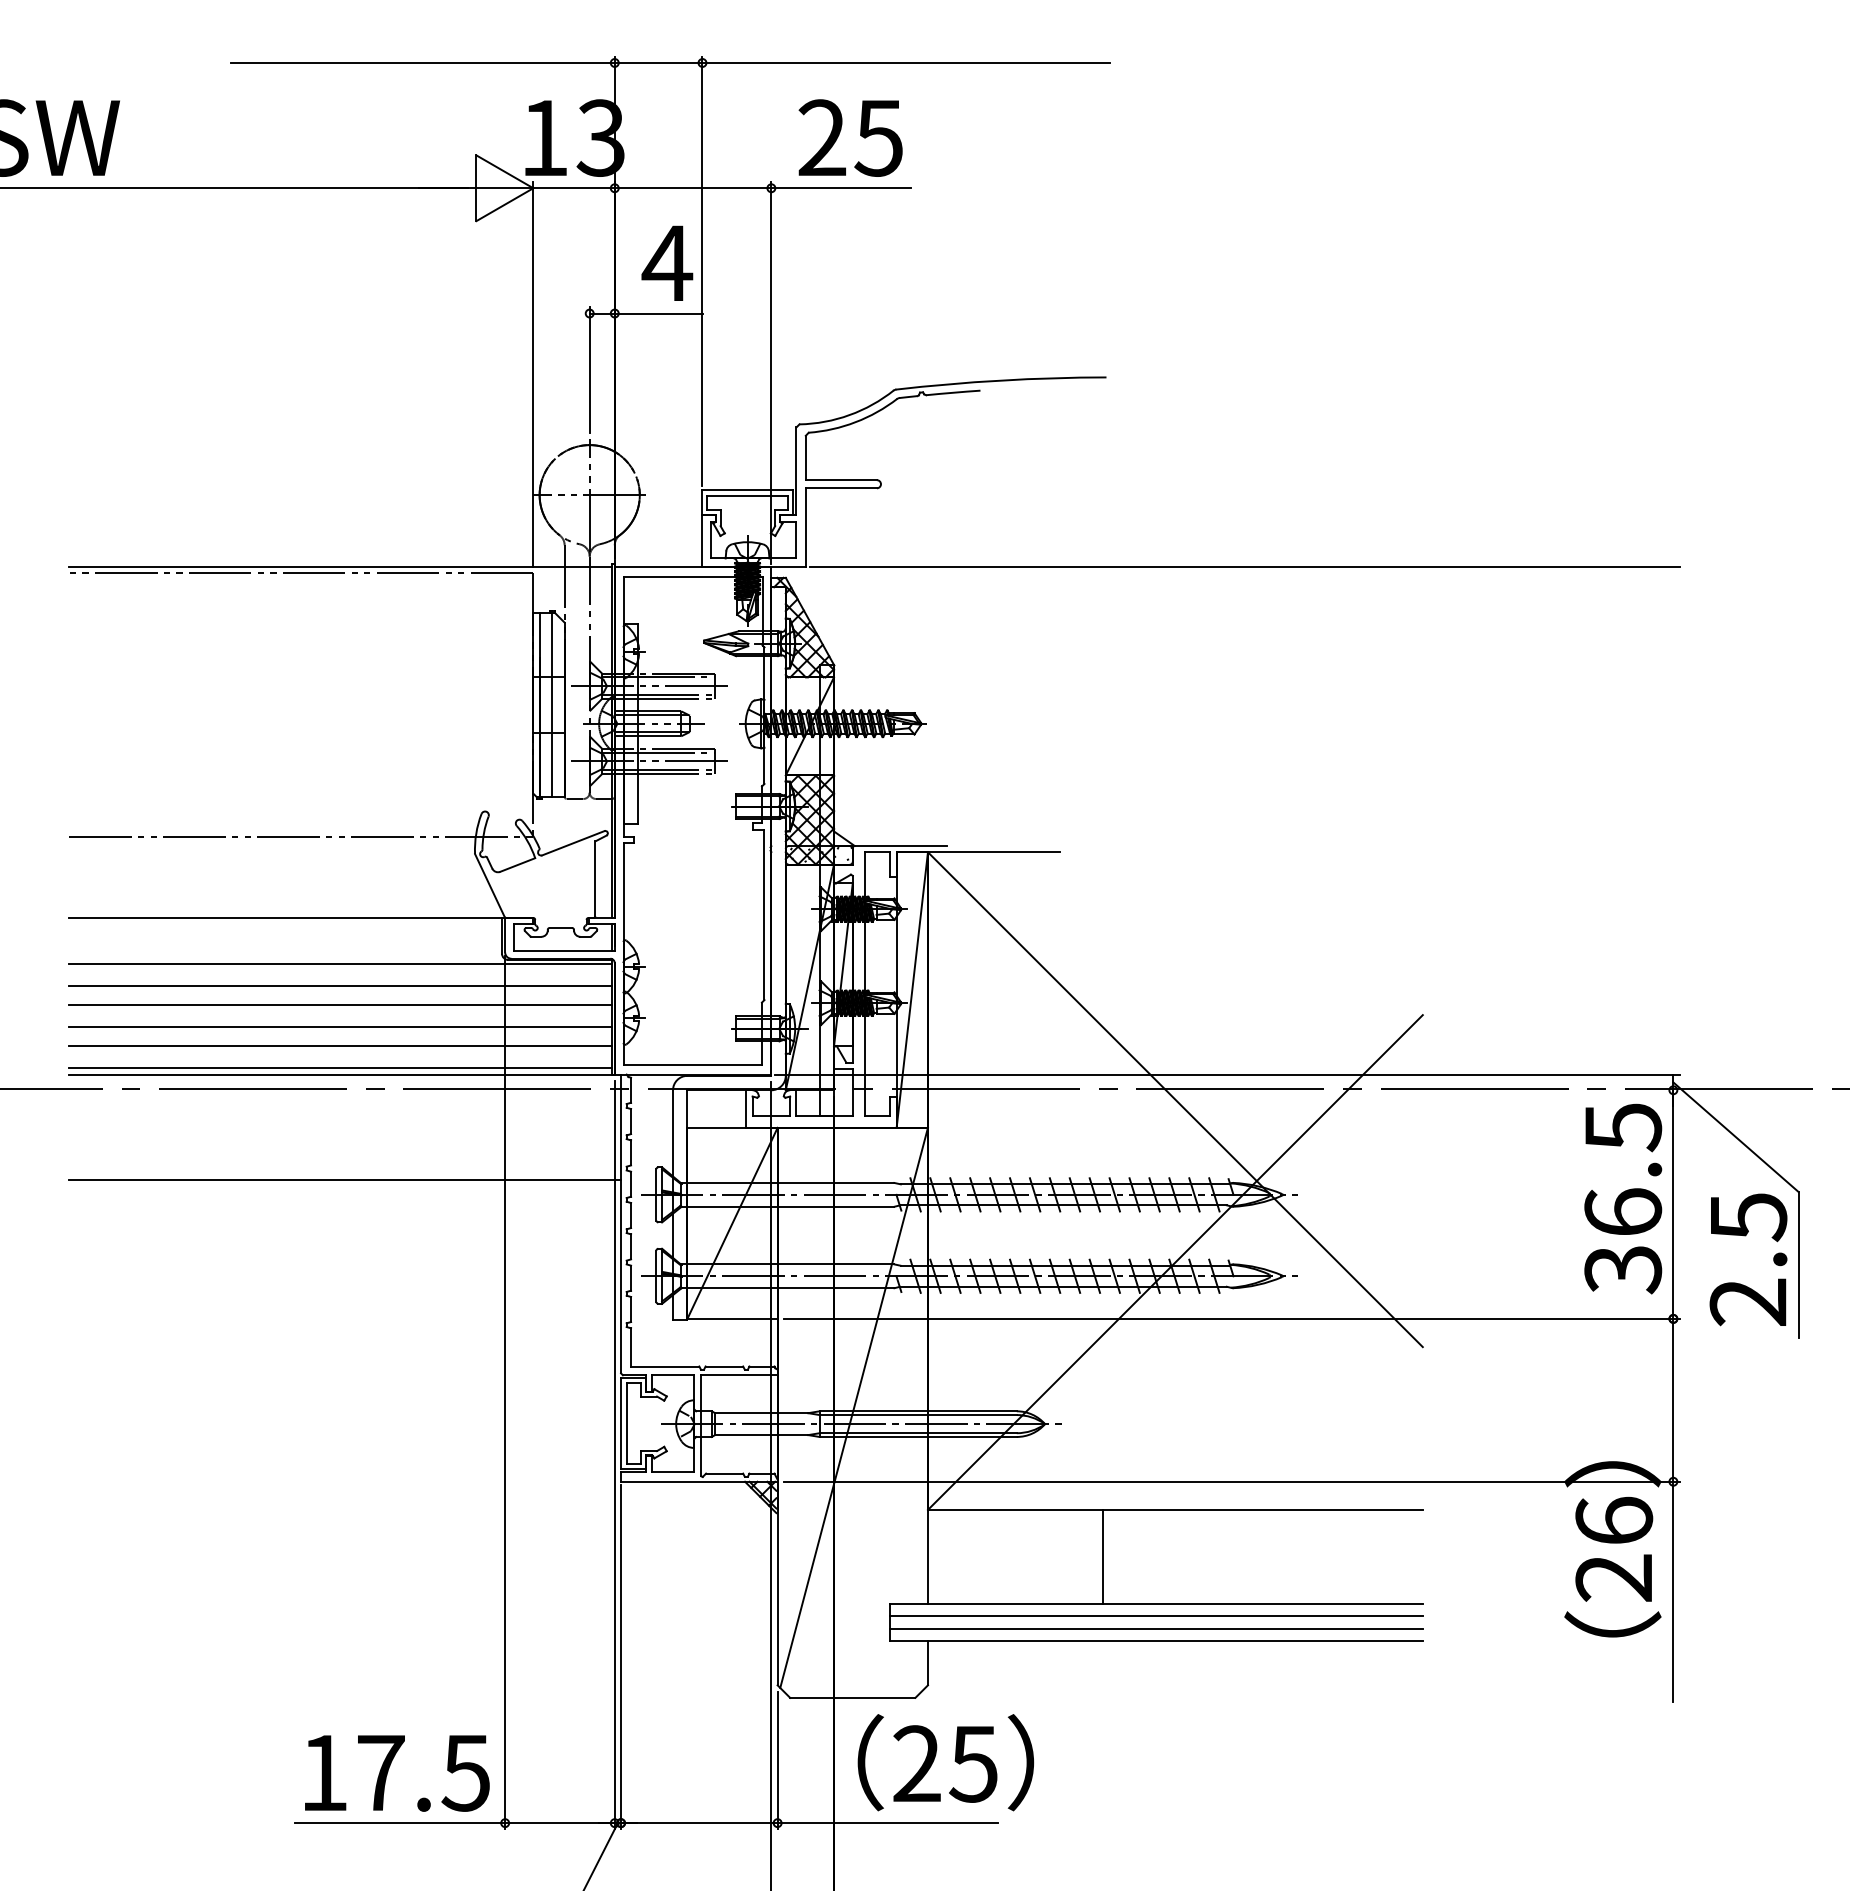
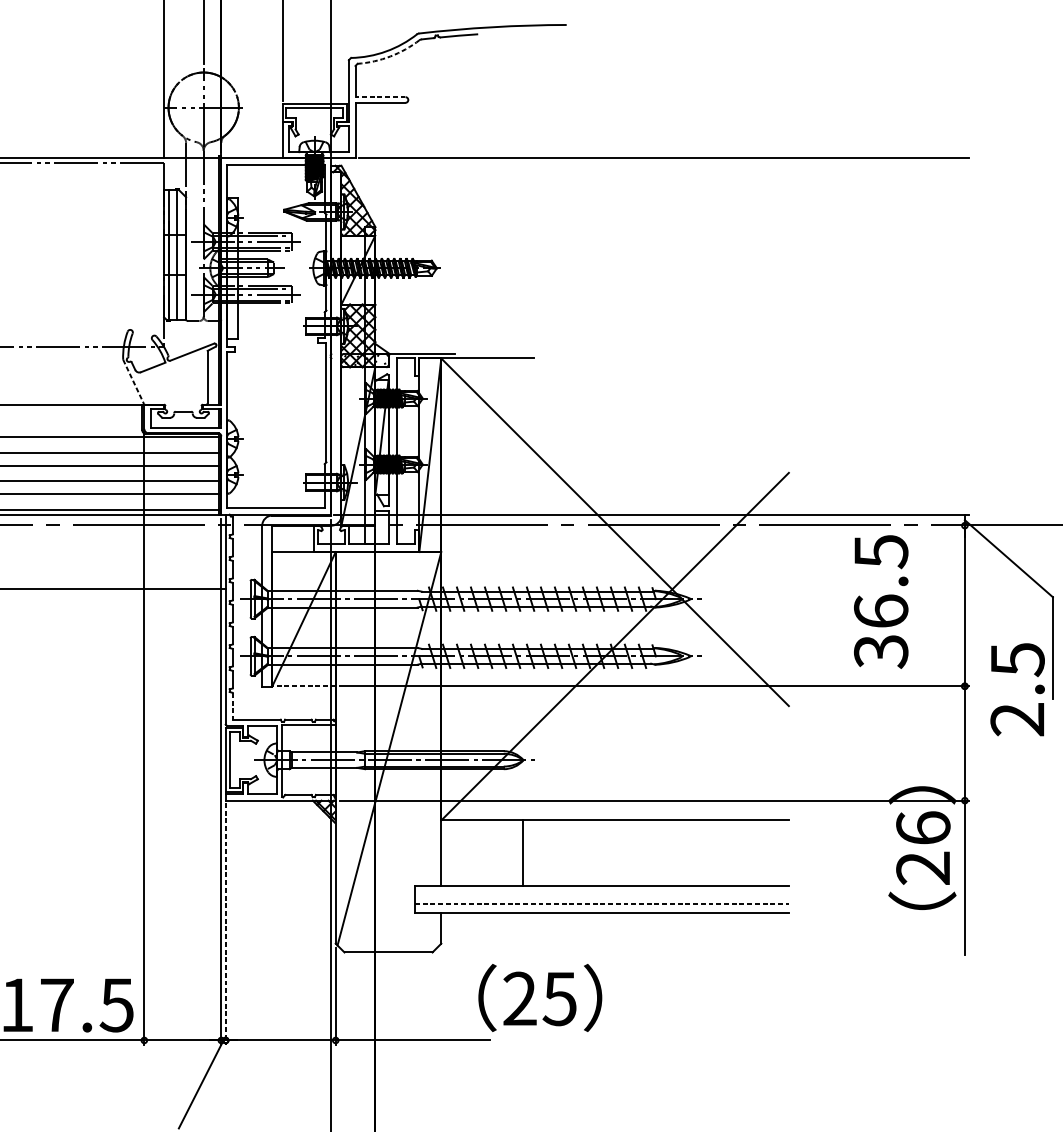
arc: (855, 422) -> (390, 56), solid -> dashed
line: (841, 480) -> (380, 97), solid -> dashed
line: (489, 885) -> (133, 381), solid -> dashed
text: (1623, 1198) -> (881, 601), moved
text: (1748, 1259) -> (1017, 689), moved
line: (732, 1318) -> (304, 685), solid -> dashed
line: (631, 1347) -> (233, 706), solid -> dashed
line: (1103, 1556) -> (523, 853), moved
line: (1156, 1616) -> (601, 895), removed
line: (1157, 1628) -> (602, 903), solid -> dashed
line: (621, 1657) -> (226, 924), solid -> dashed
text: (945, 1762) -> (540, 997), moved

